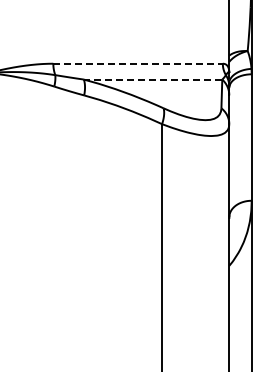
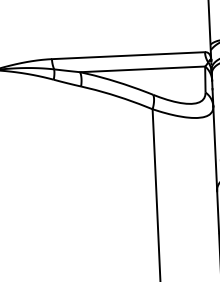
line: (138, 63) -> (128, 55), dashed -> solid
line: (152, 79) -> (142, 69), dashed -> solid

